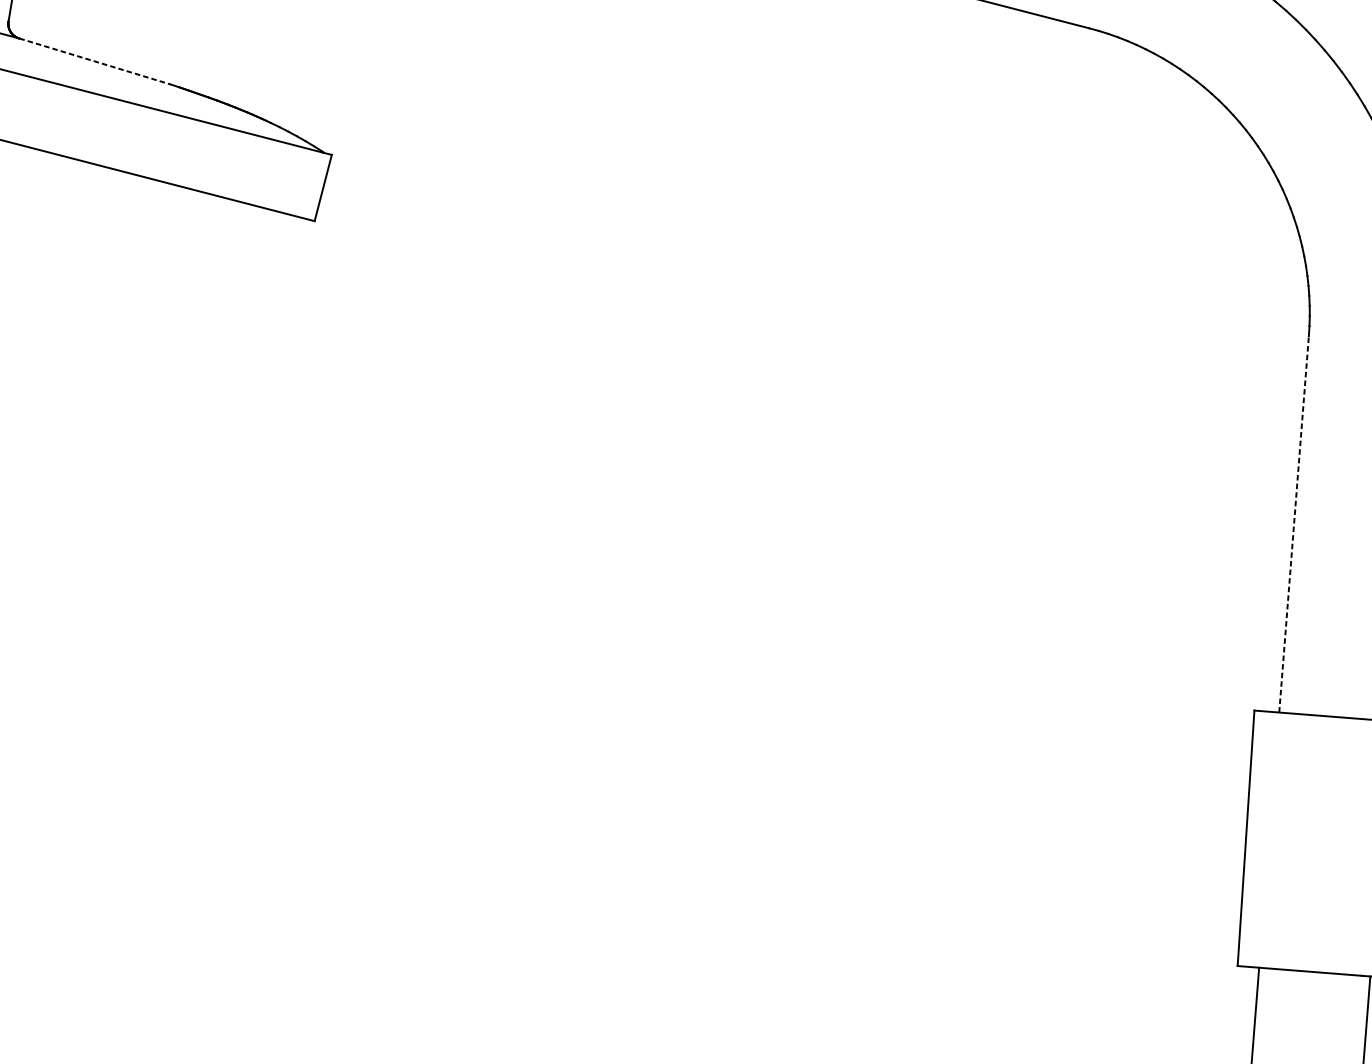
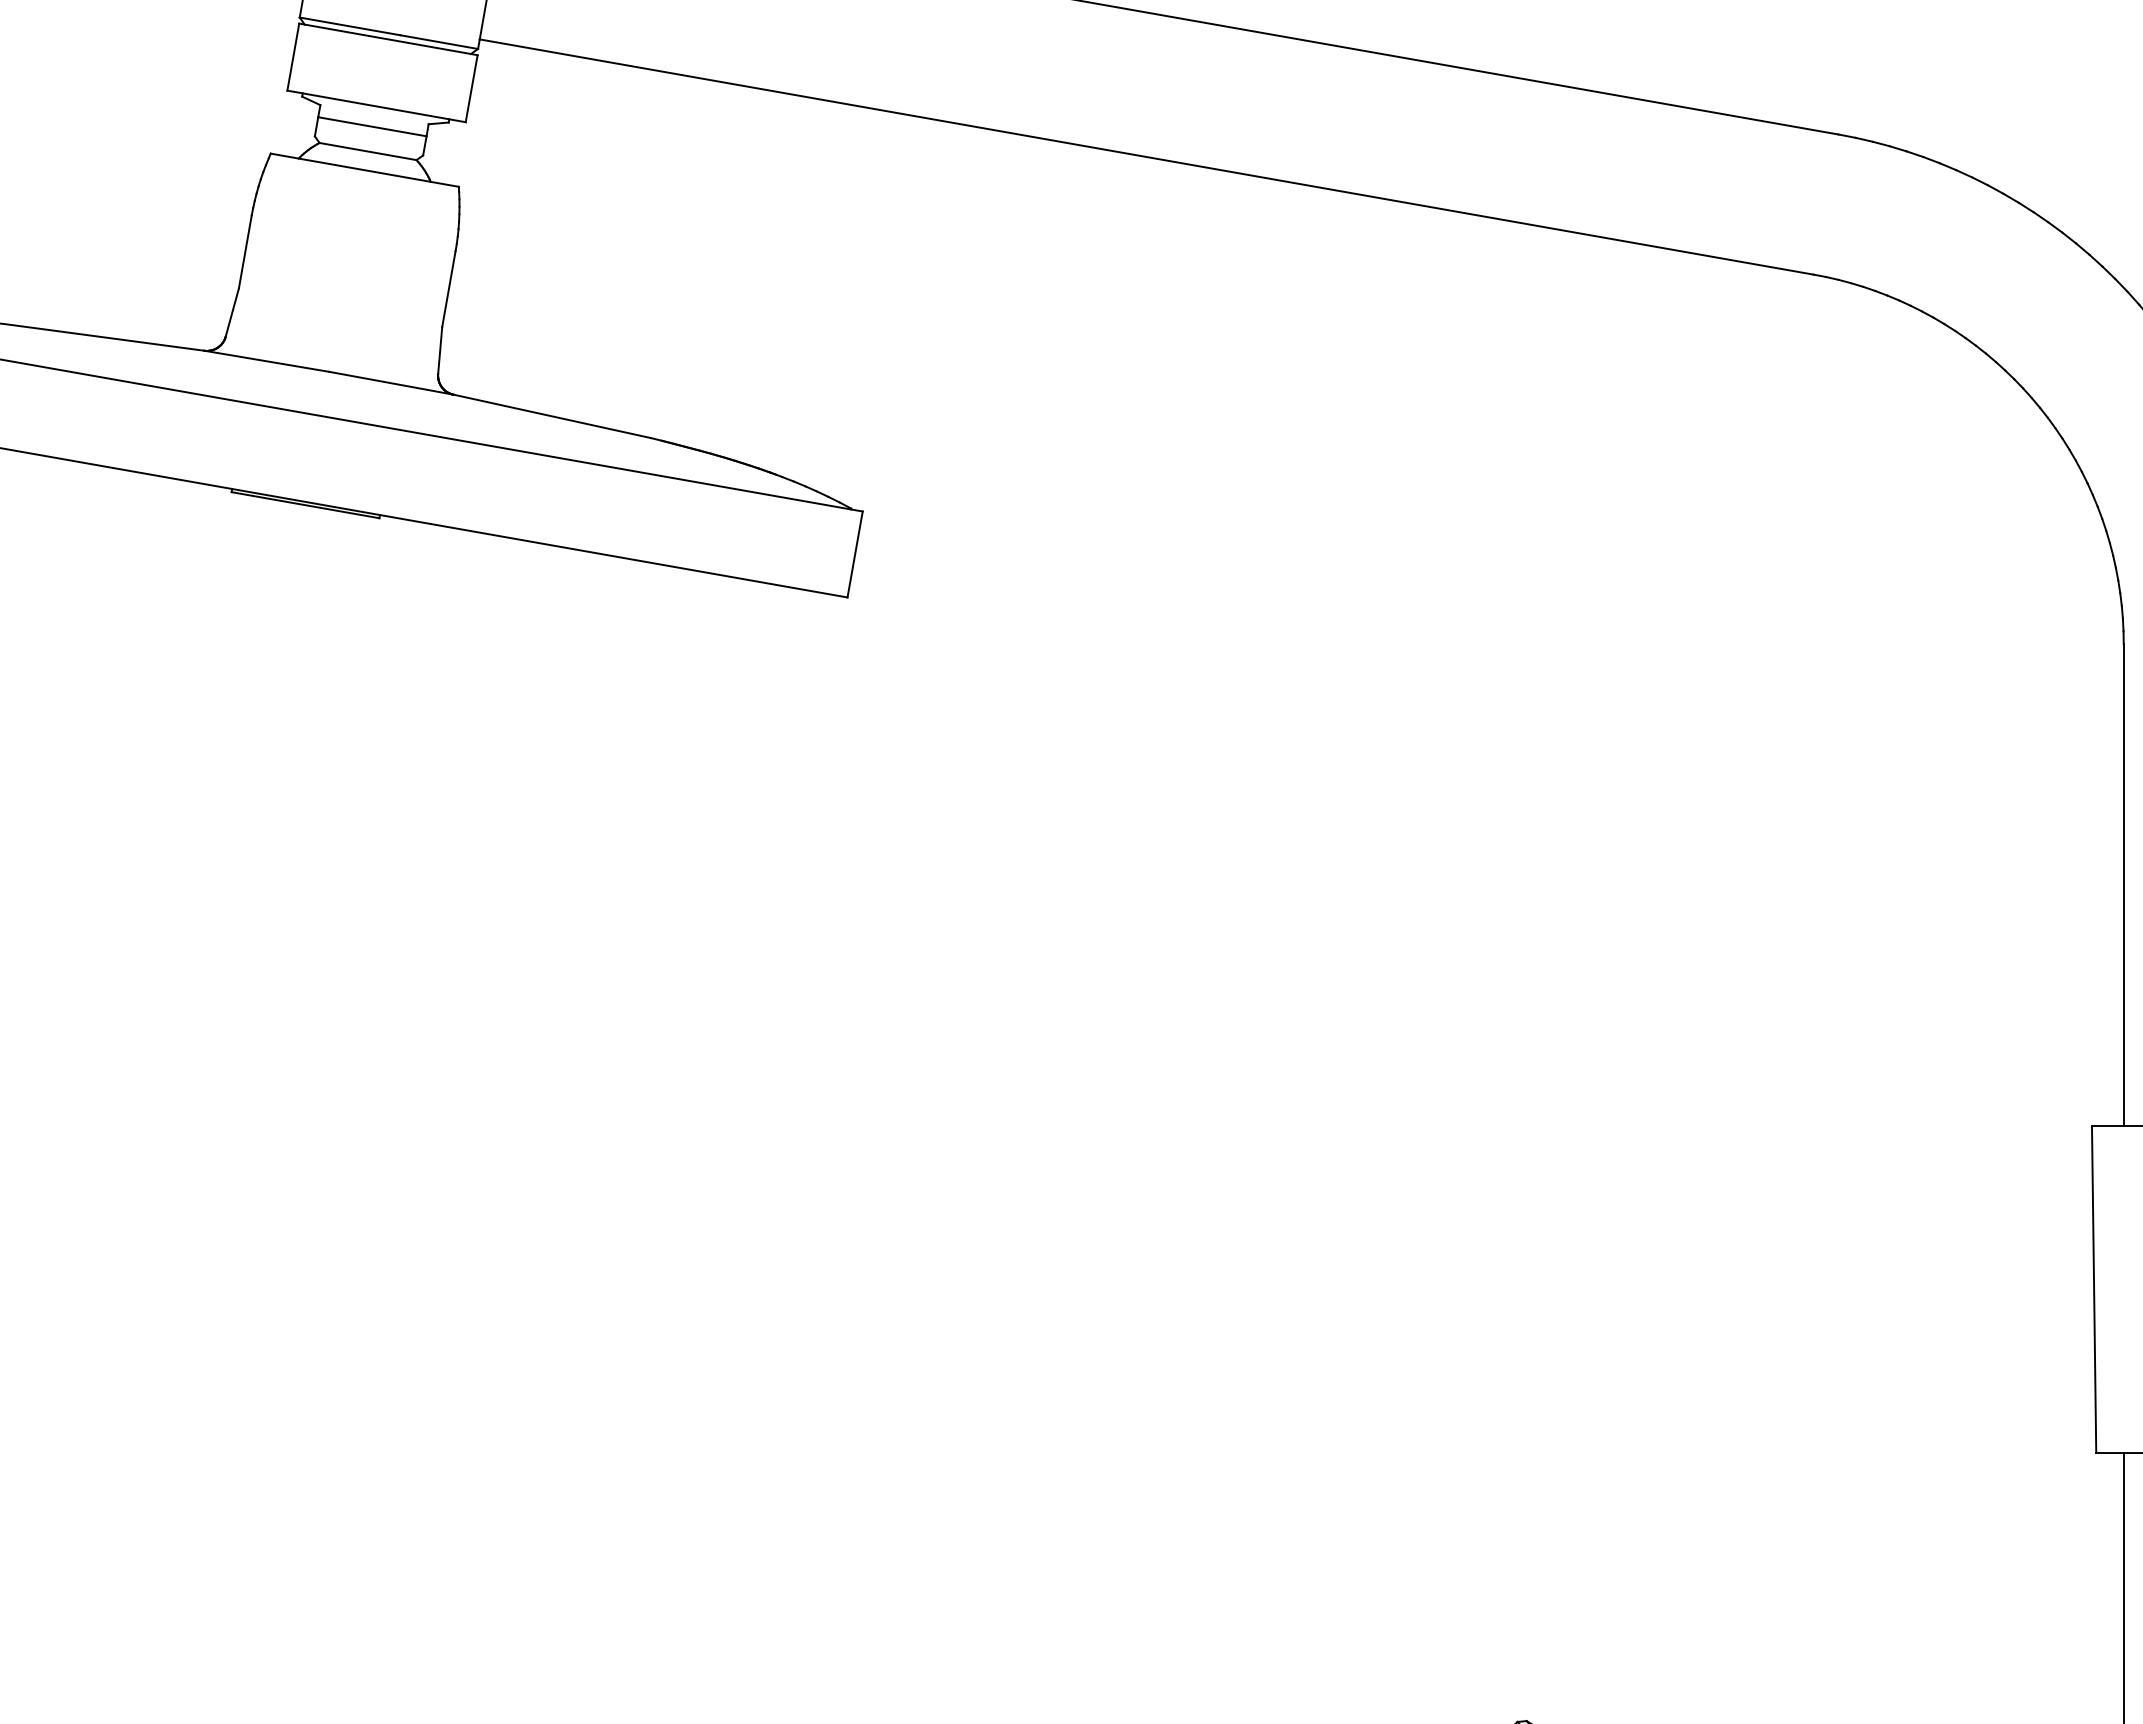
line: (95, 61) -> (552, 416), dashed -> solid
line: (1293, 524) -> (2123, 885), dashed -> solid

